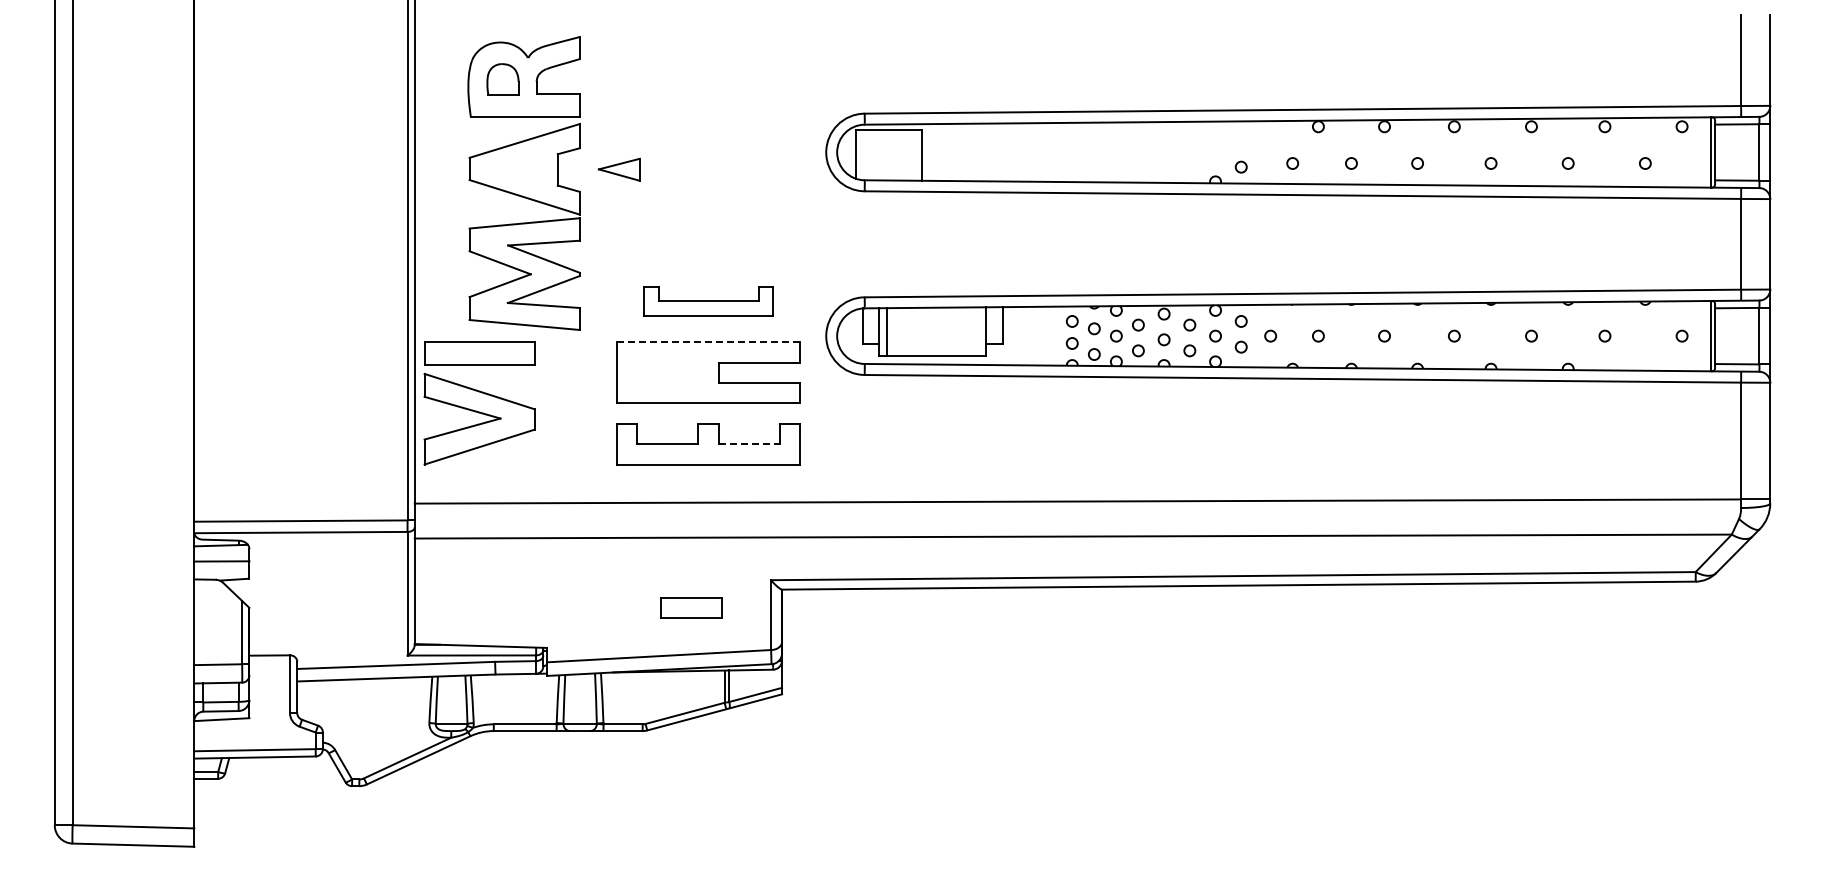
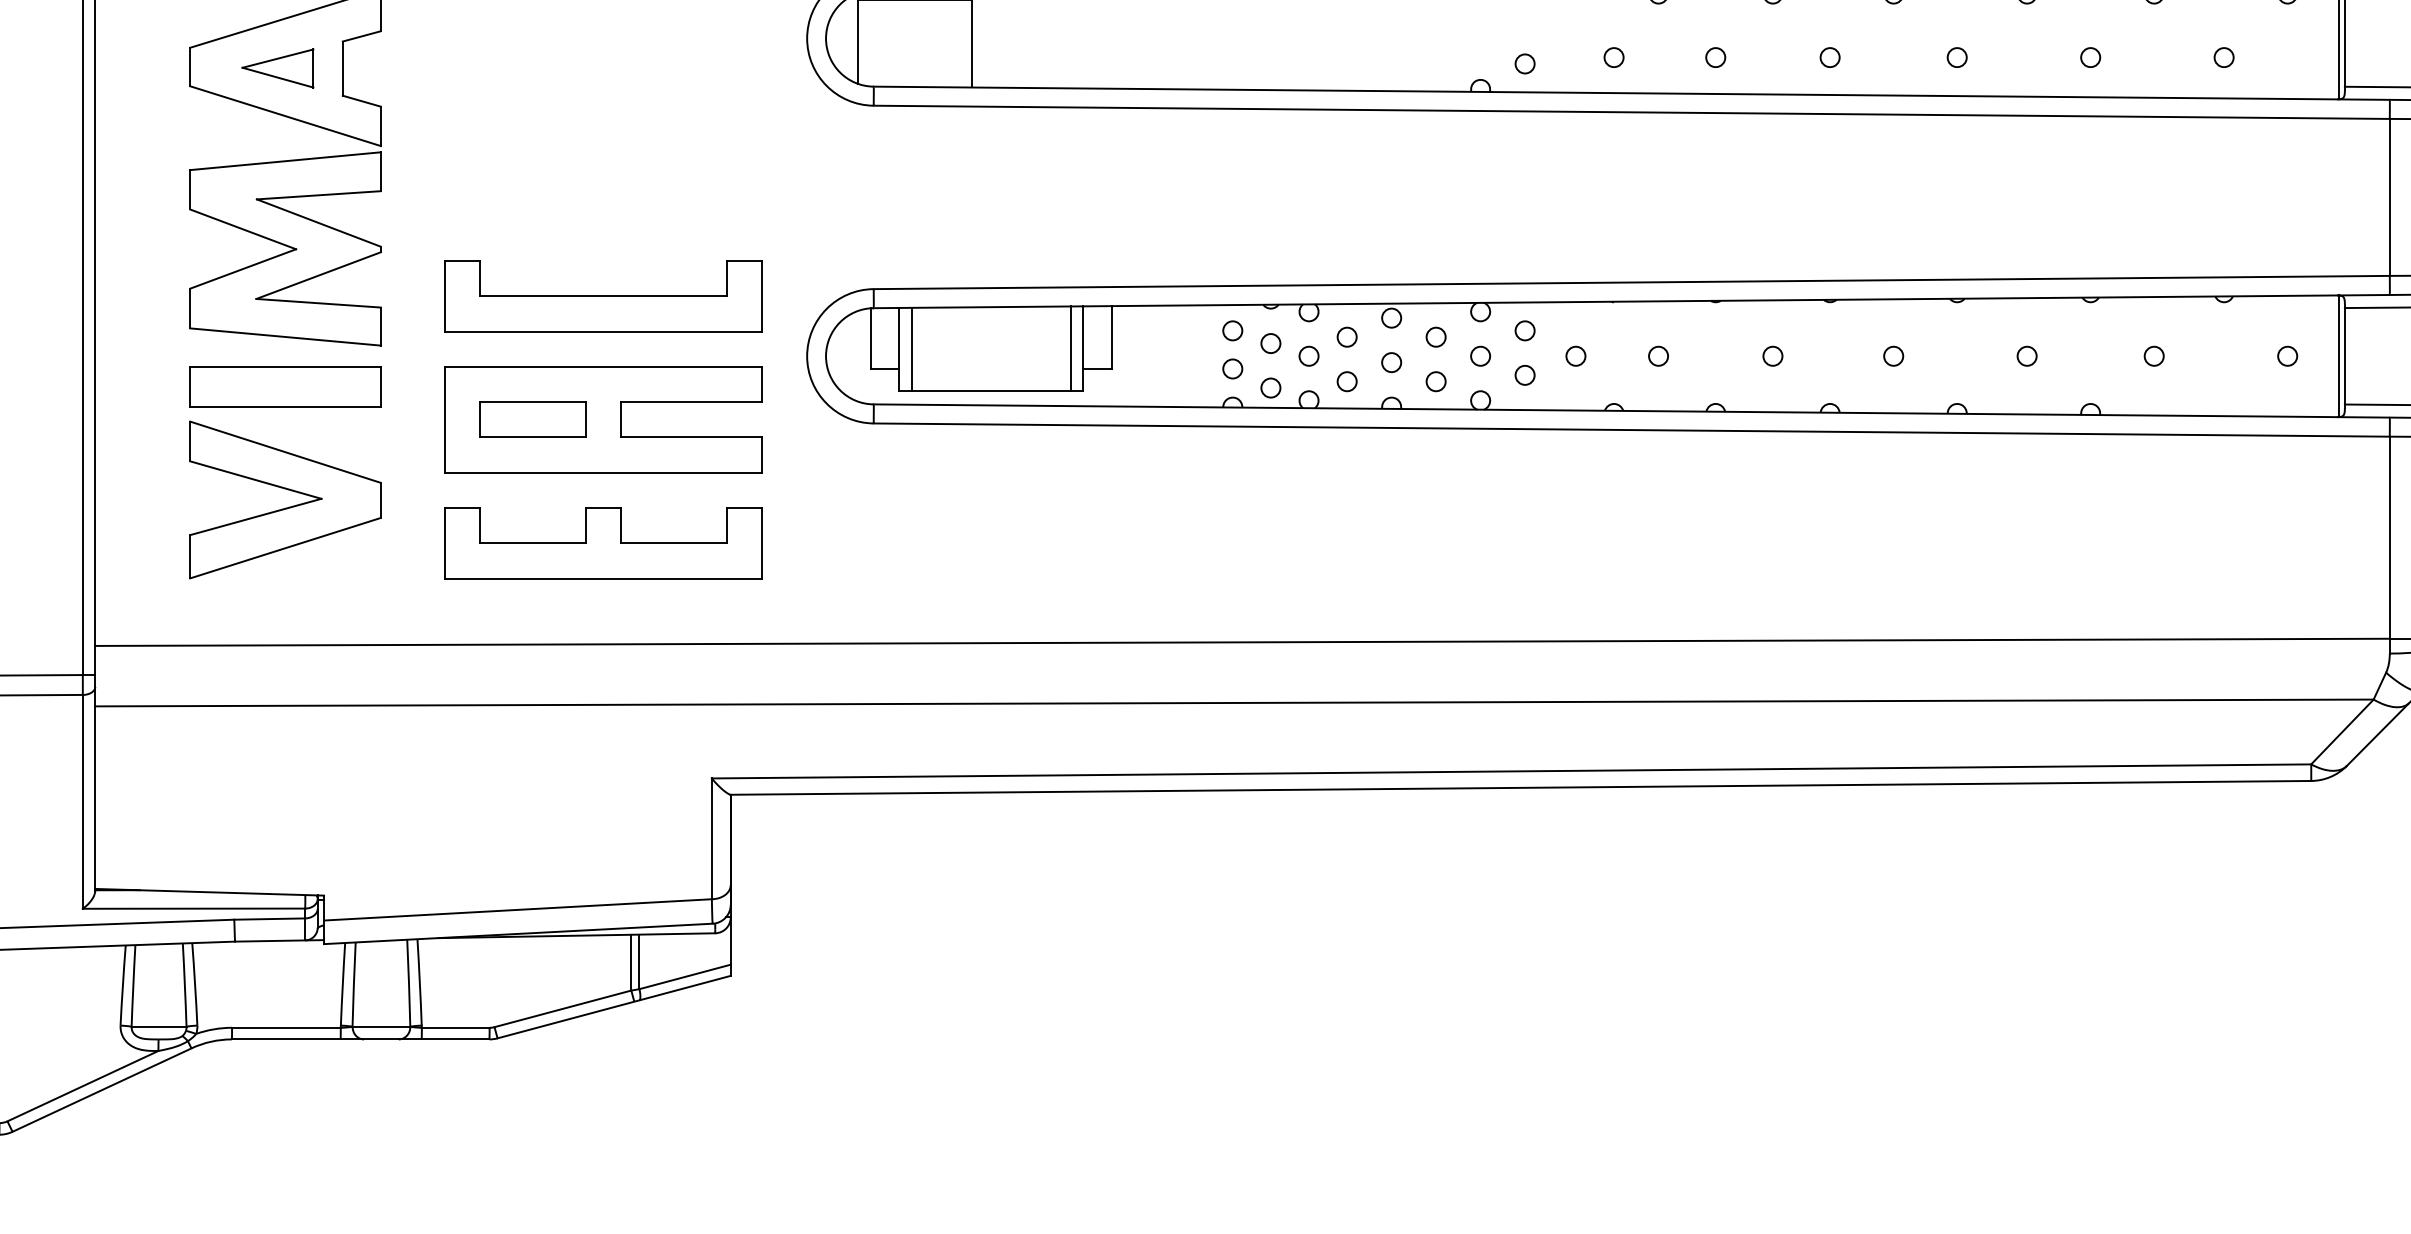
part: (618, 169) -> (276, 67), moved
part: (708, 301) -> (603, 296), size x1.43
line: (978, 331) -> (1070, 348), added
line: (708, 342) -> (603, 367), dashed -> solid
part: (479, 403) -> (285, 472), moved
line: (749, 444) -> (674, 543), dashed -> solid
part: (691, 607) -> (532, 419), moved

